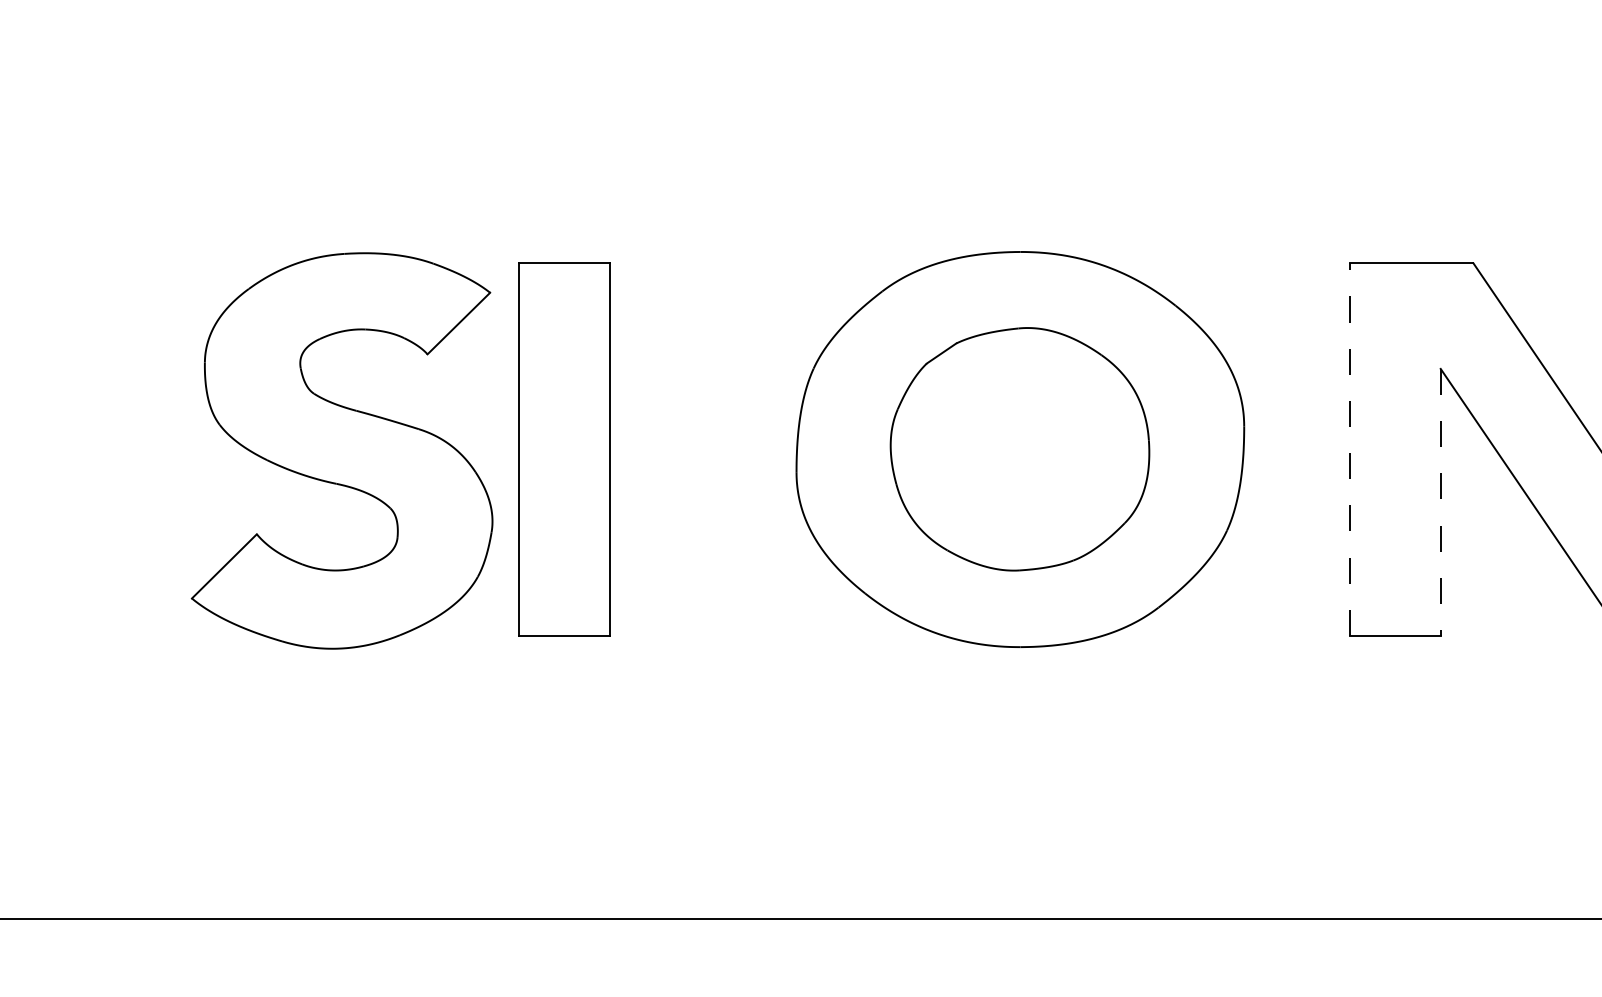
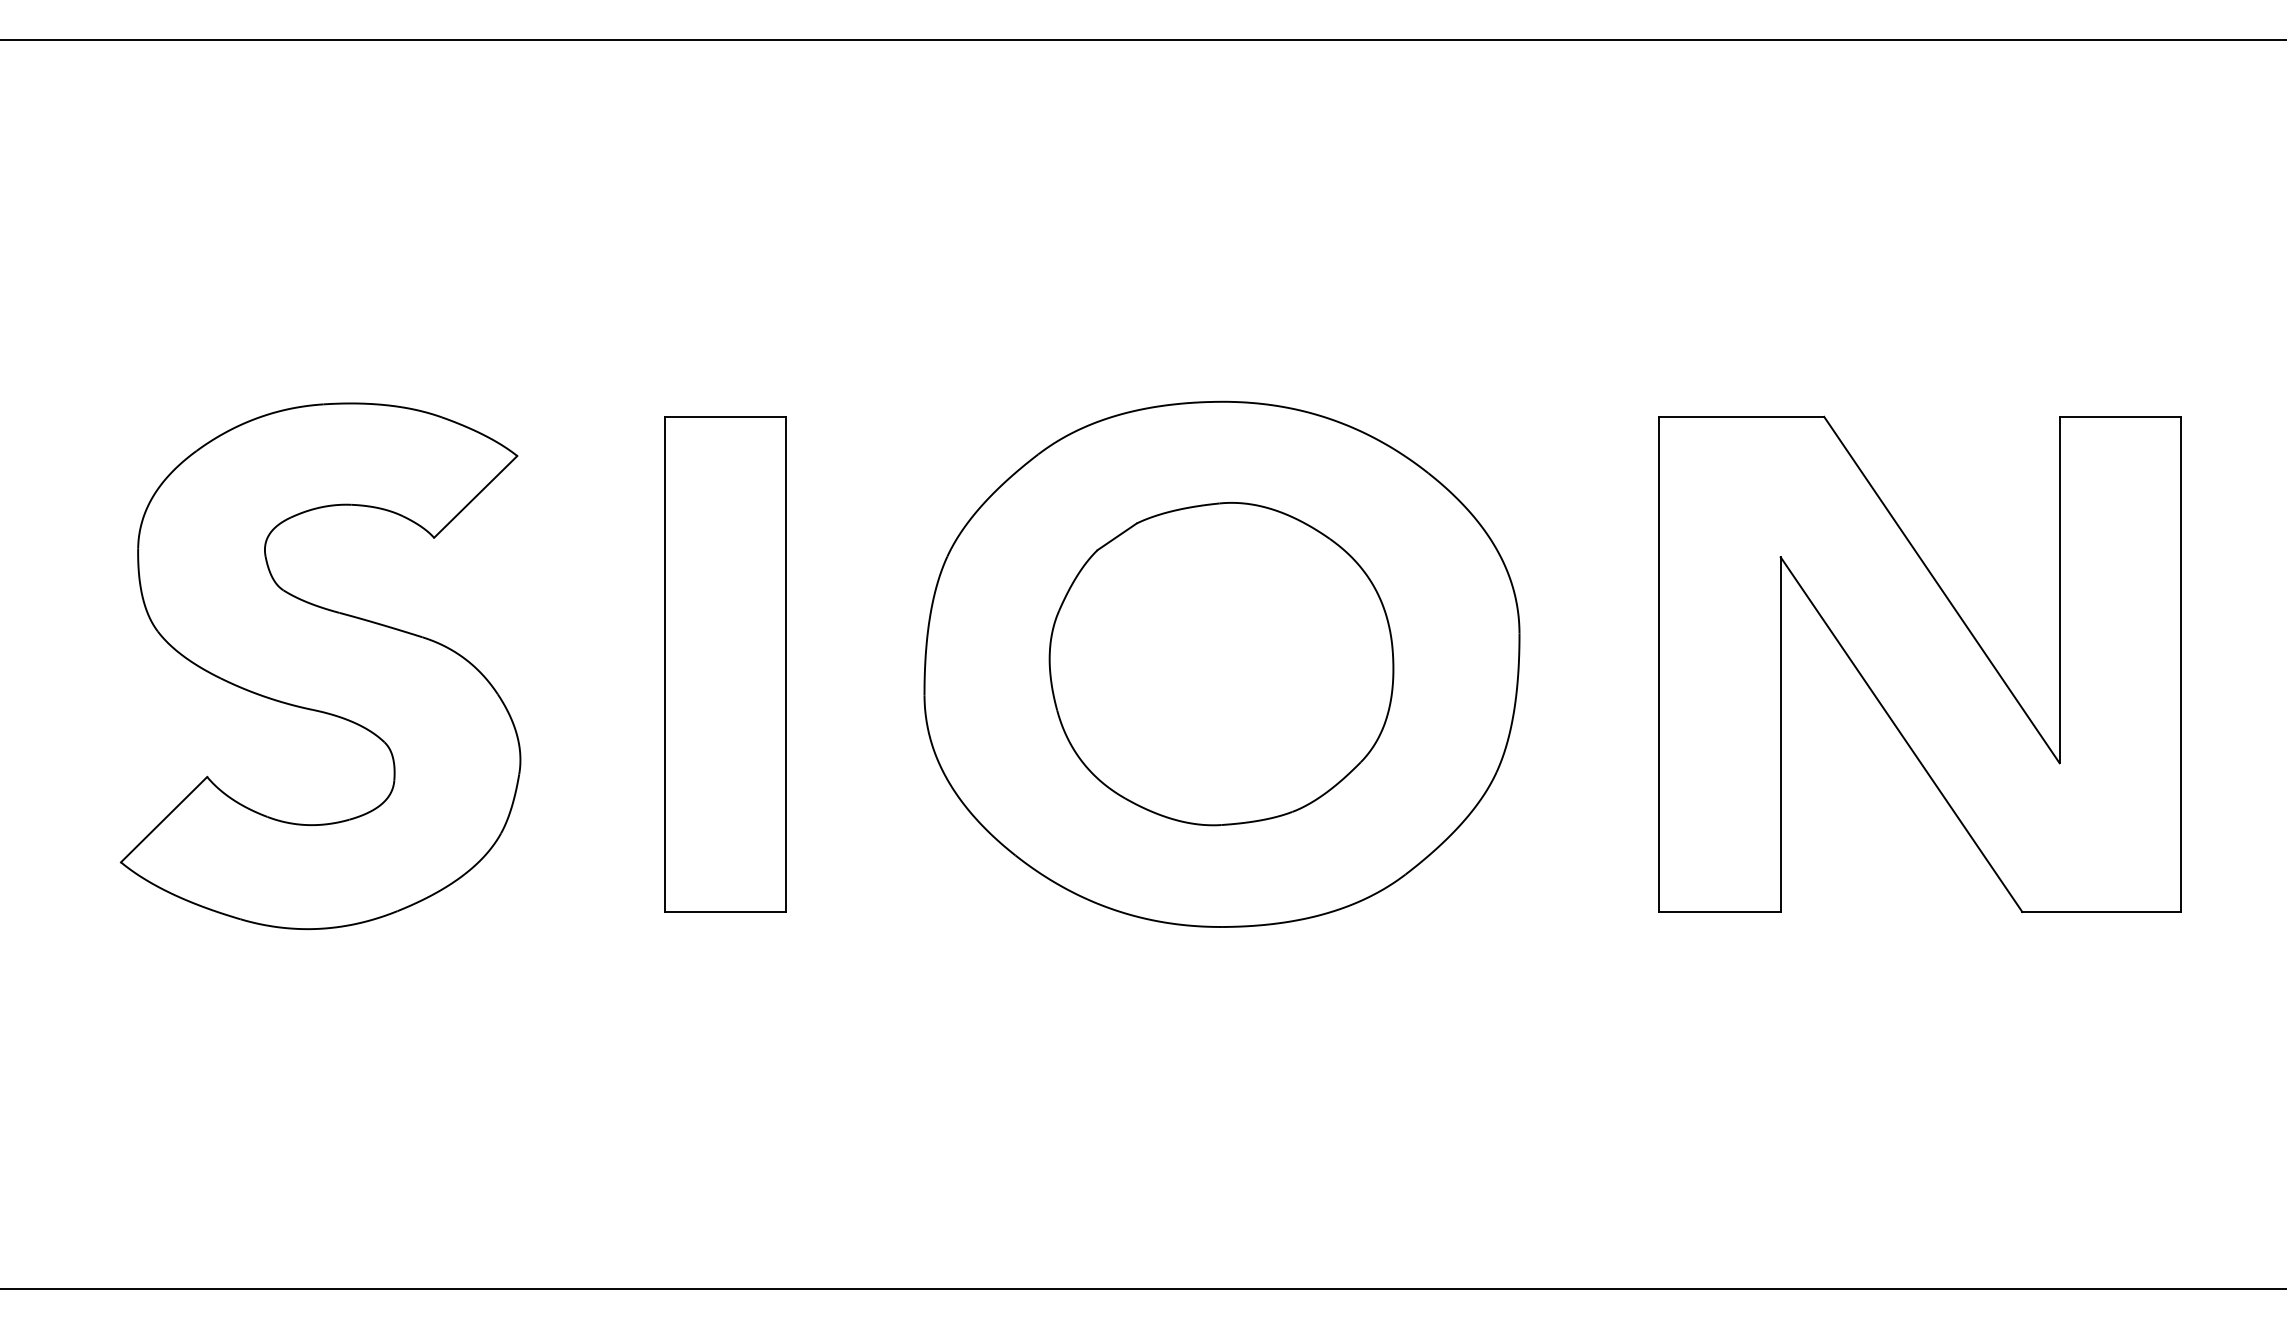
part: (564, 449) -> (725, 664), moved
line: (1349, 449) -> (1659, 664), dashed -> solid
line: (1440, 503) -> (1780, 735), dashed -> solid

